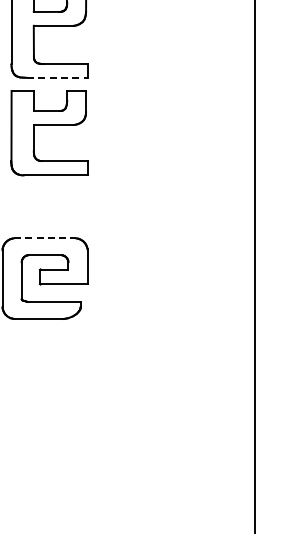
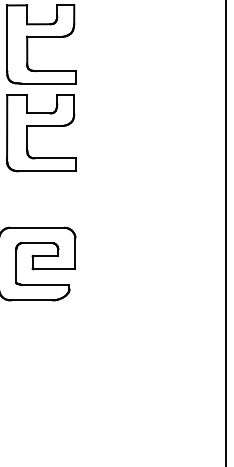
line: (57, 77) -> (48, 83), dashed -> solid
line: (45, 238) -> (37, 227), dashed -> solid

